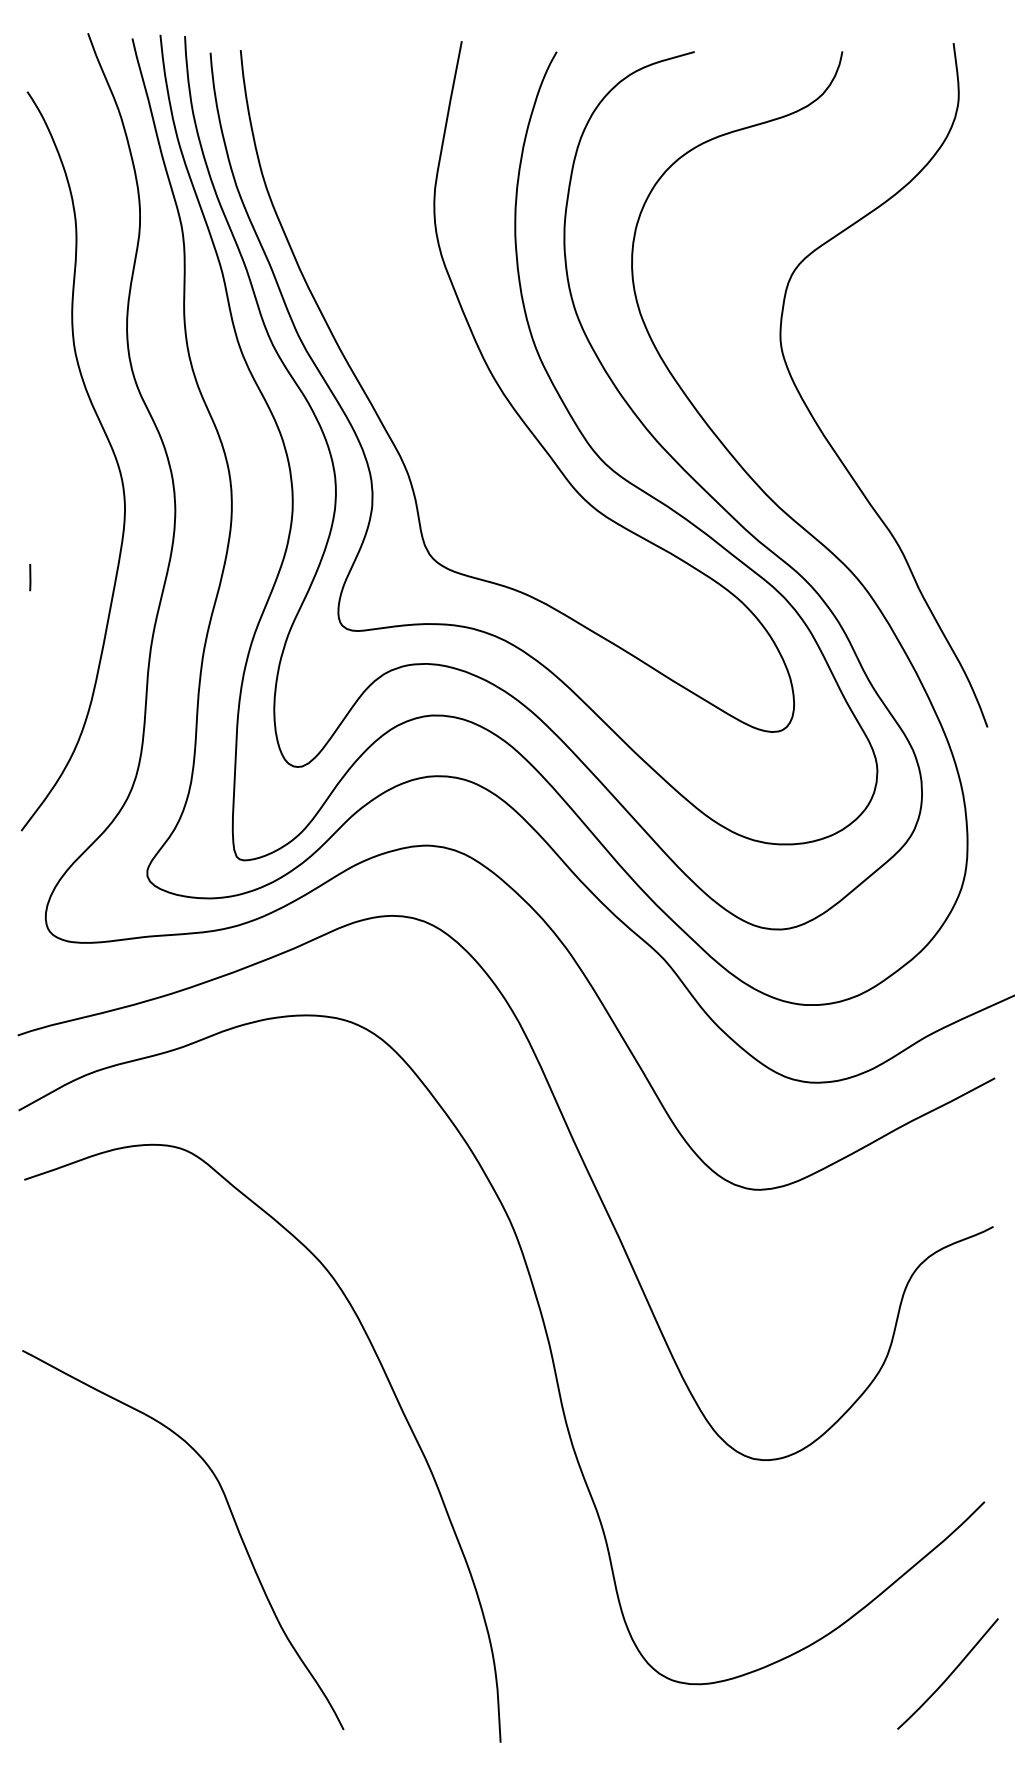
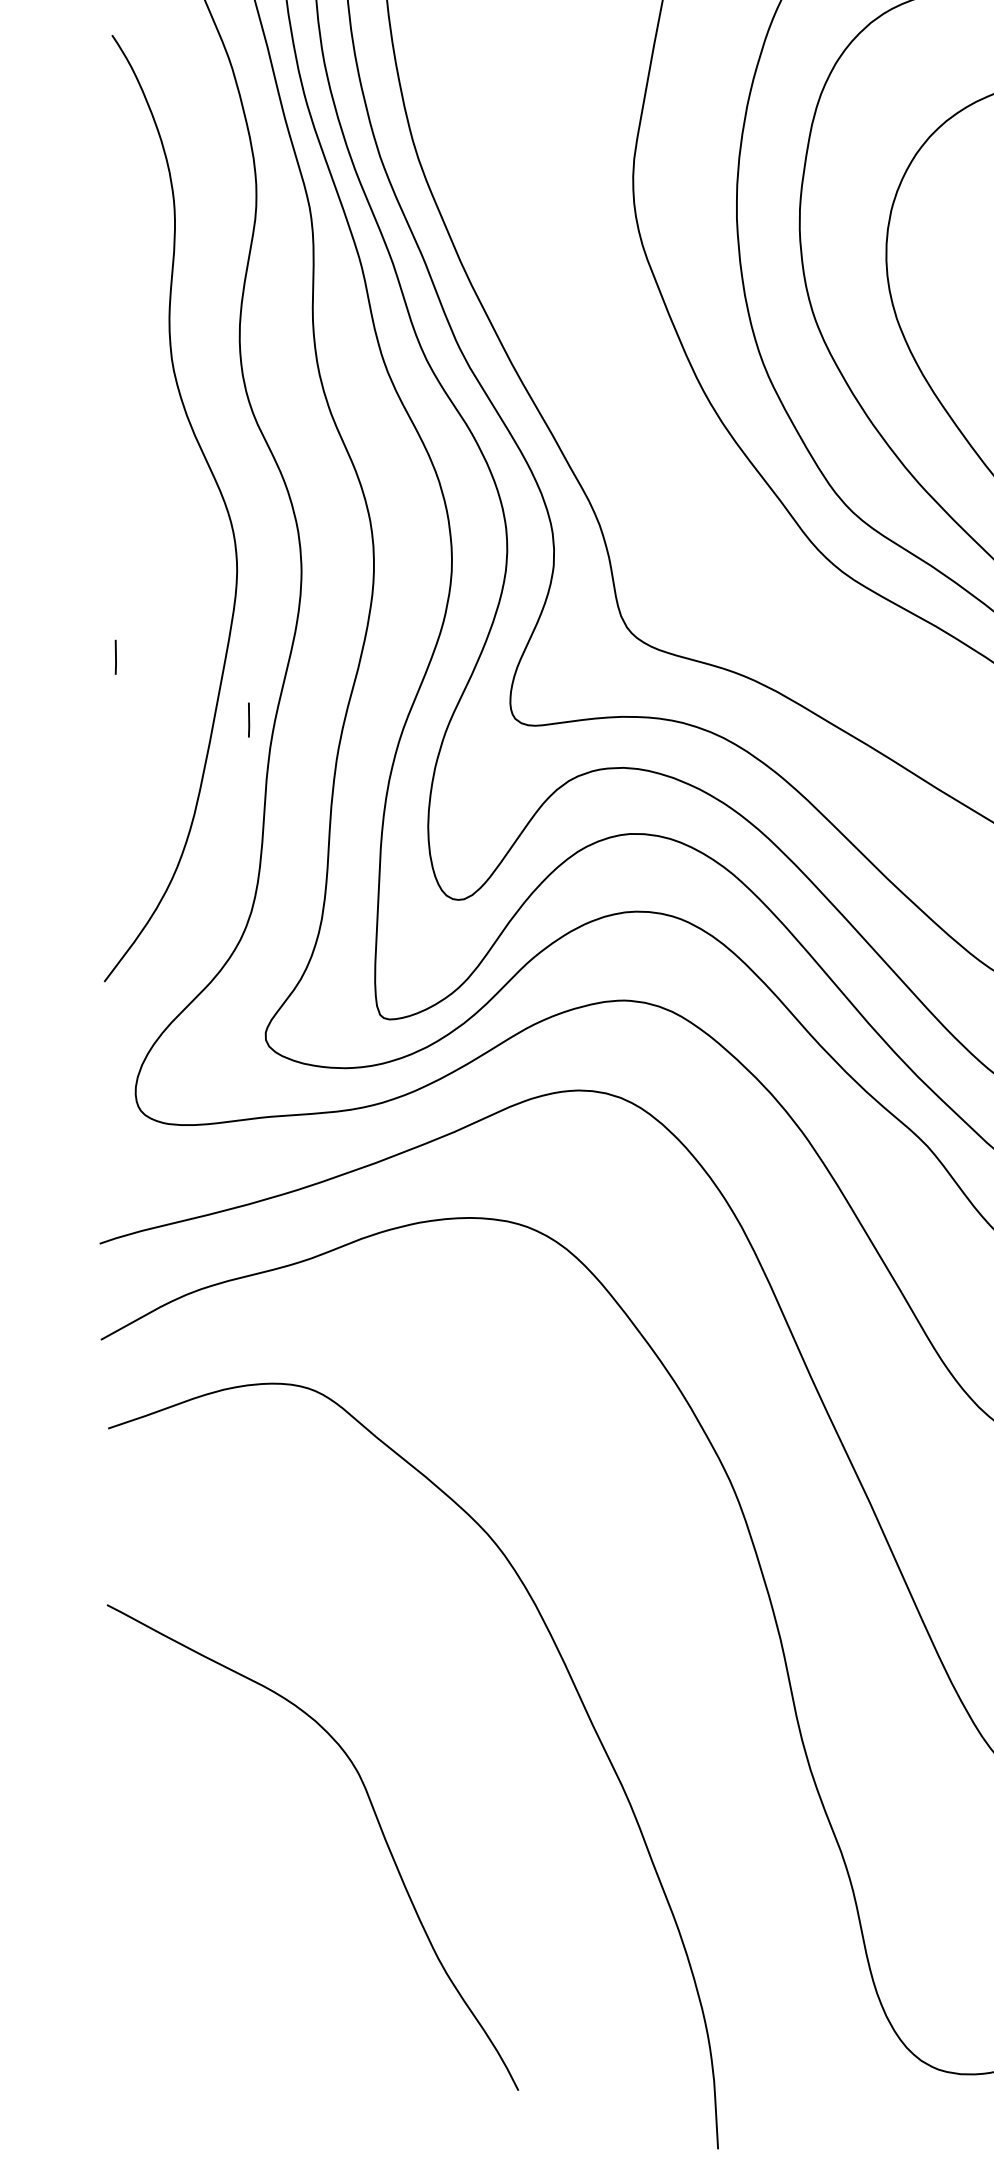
line: (134, 626) -> (249, 719), added
curve: (232, 1518) -> (376, 1819), moved

